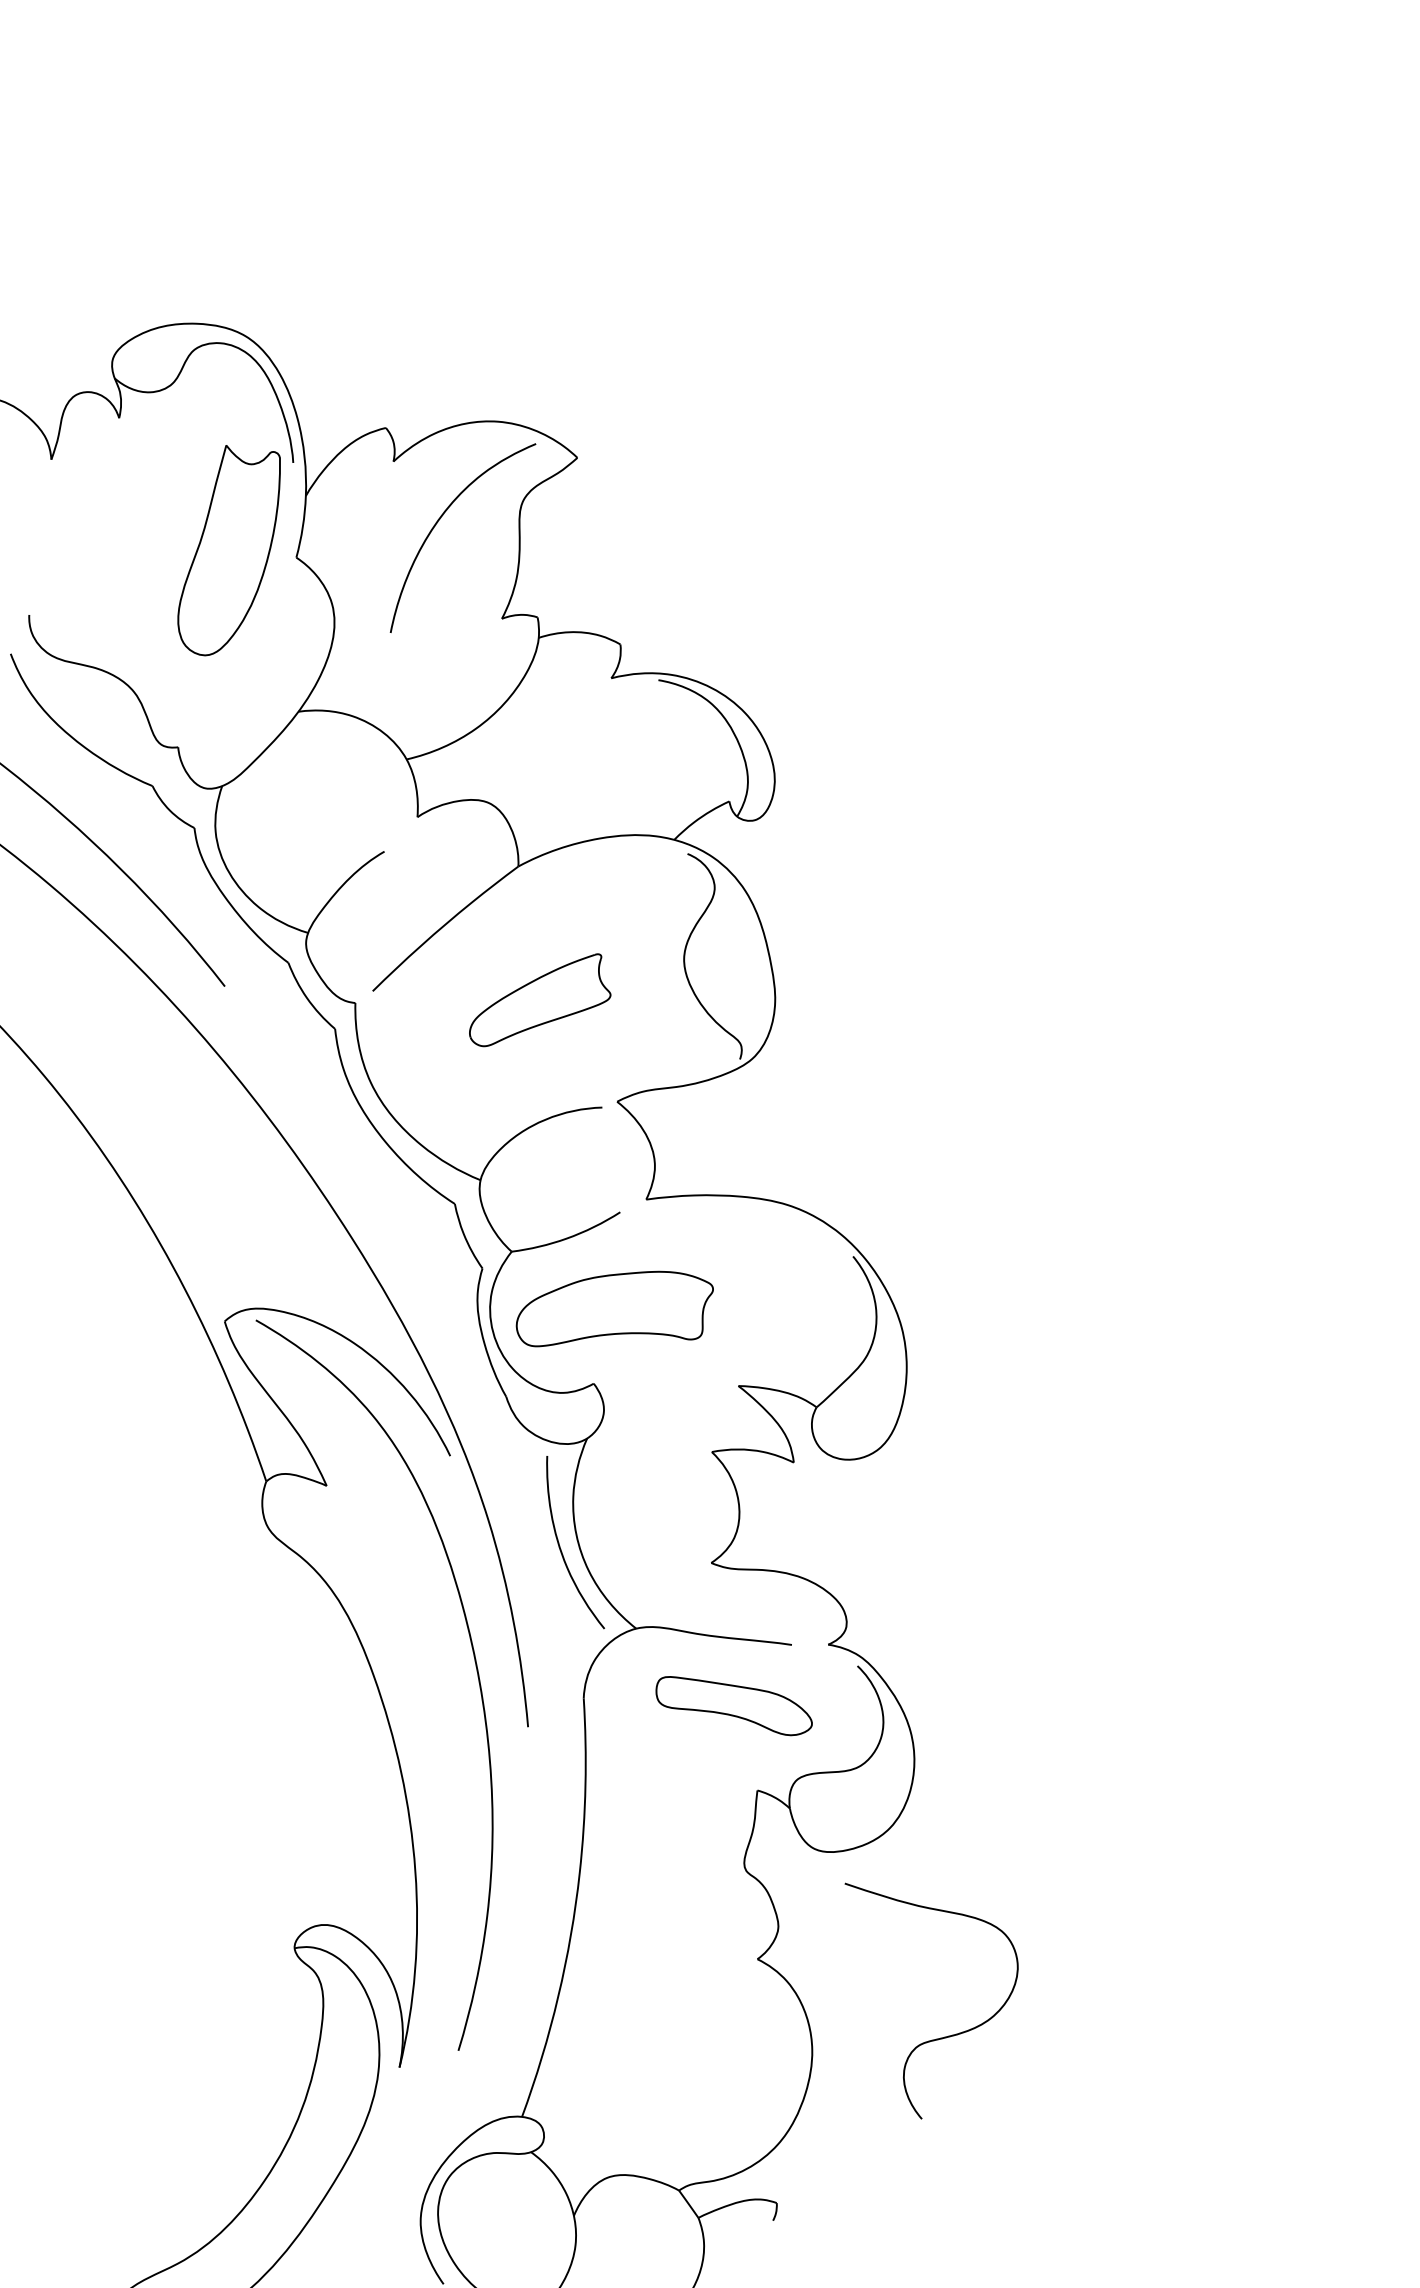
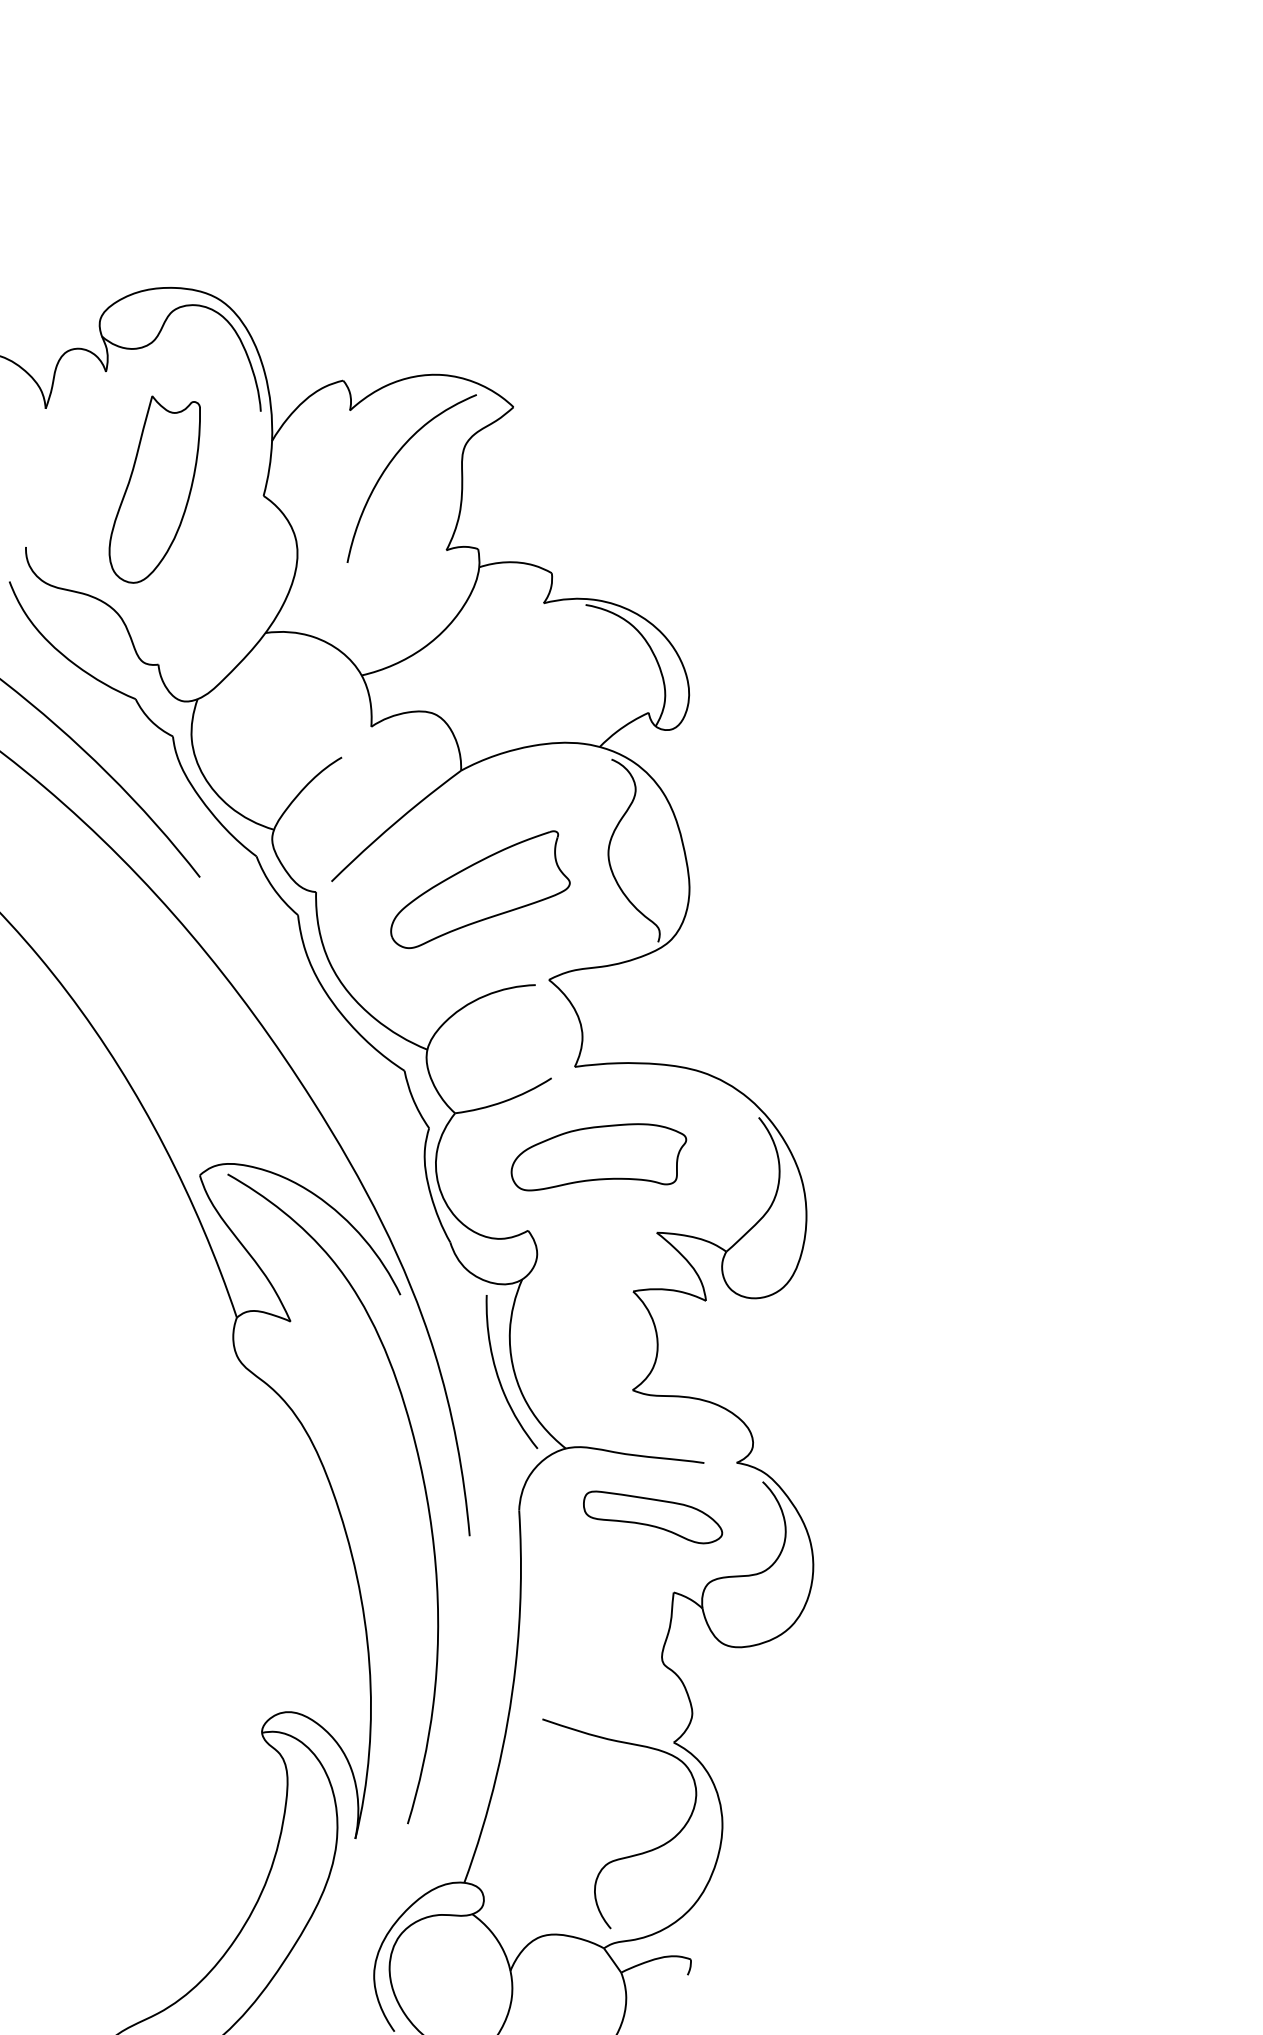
part: (228, 550) -> (154, 489), moved
part: (540, 1000) -> (480, 889), size x1.43
part: (614, 1309) -> (598, 1157), moved
curve: (942, 2036) -> (629, 1855), moved

